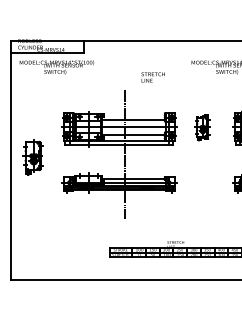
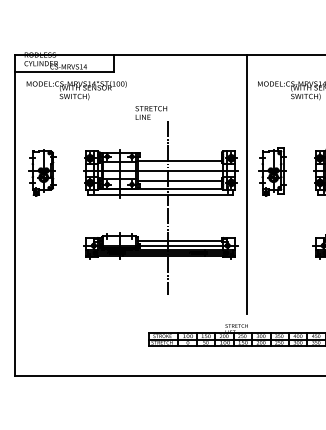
text: (153, 77) -> (151, 112), moved
part: (202, 127) -> (272, 171), size x1.43
line: (183, 137) -> (246, 184), added
part: (32, 157) -> (42, 172), moved

